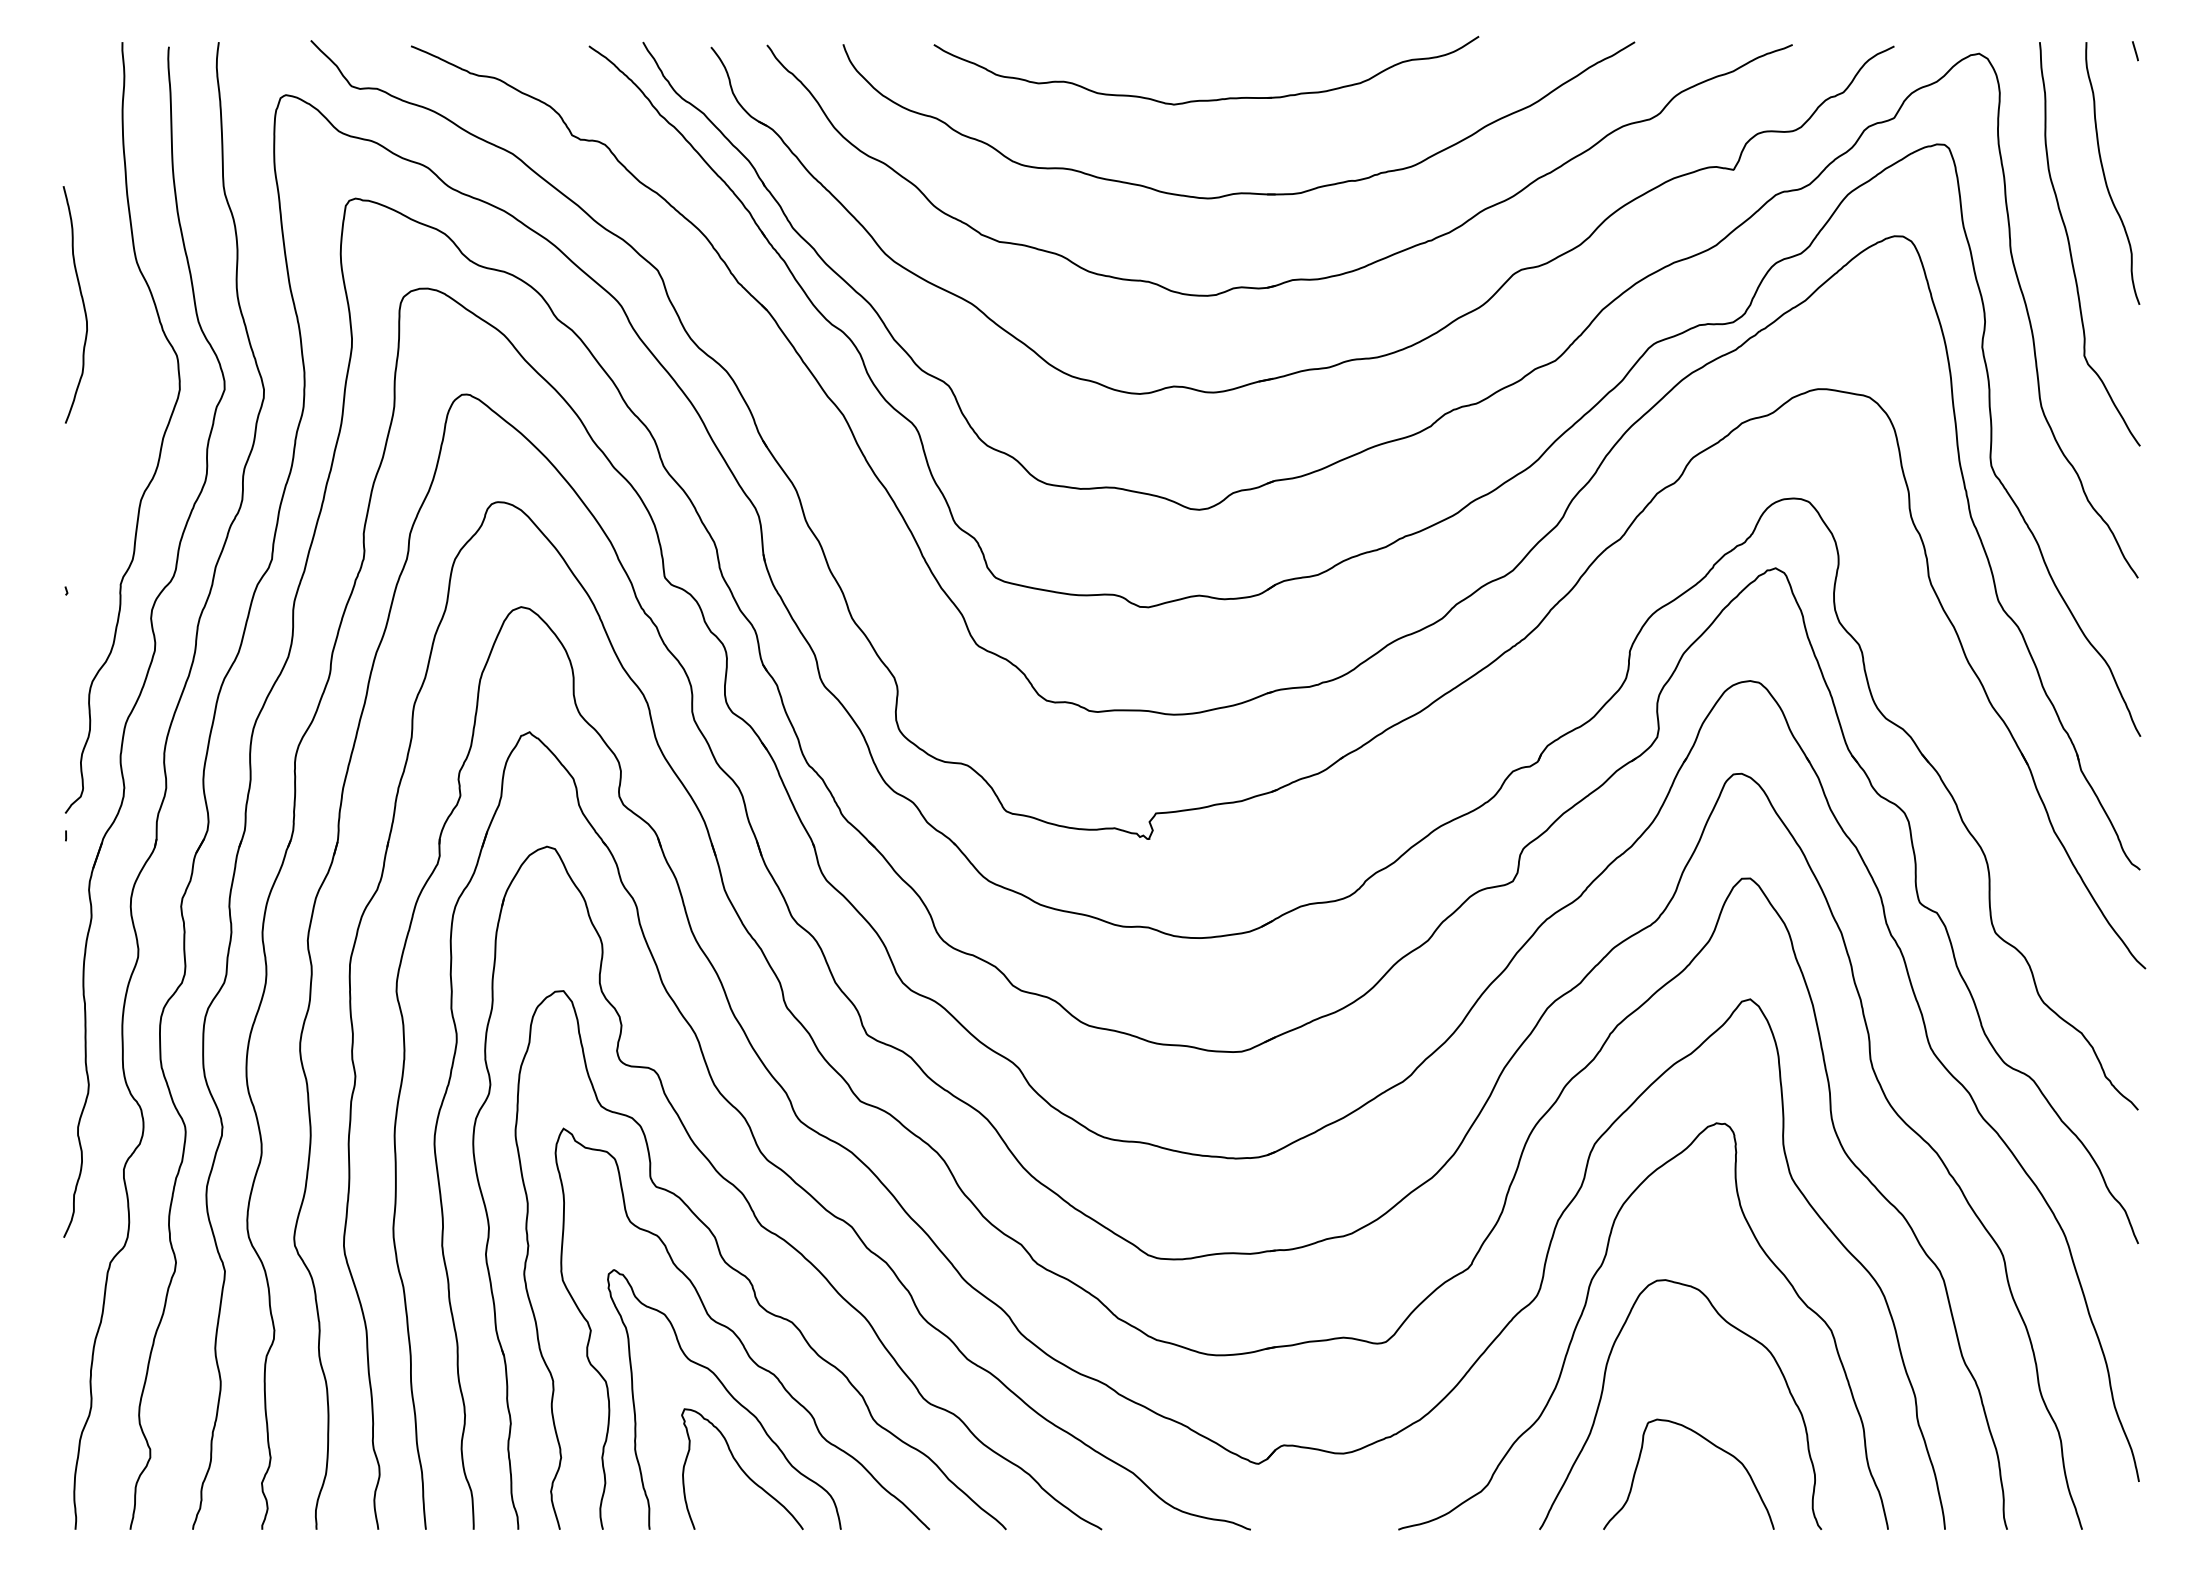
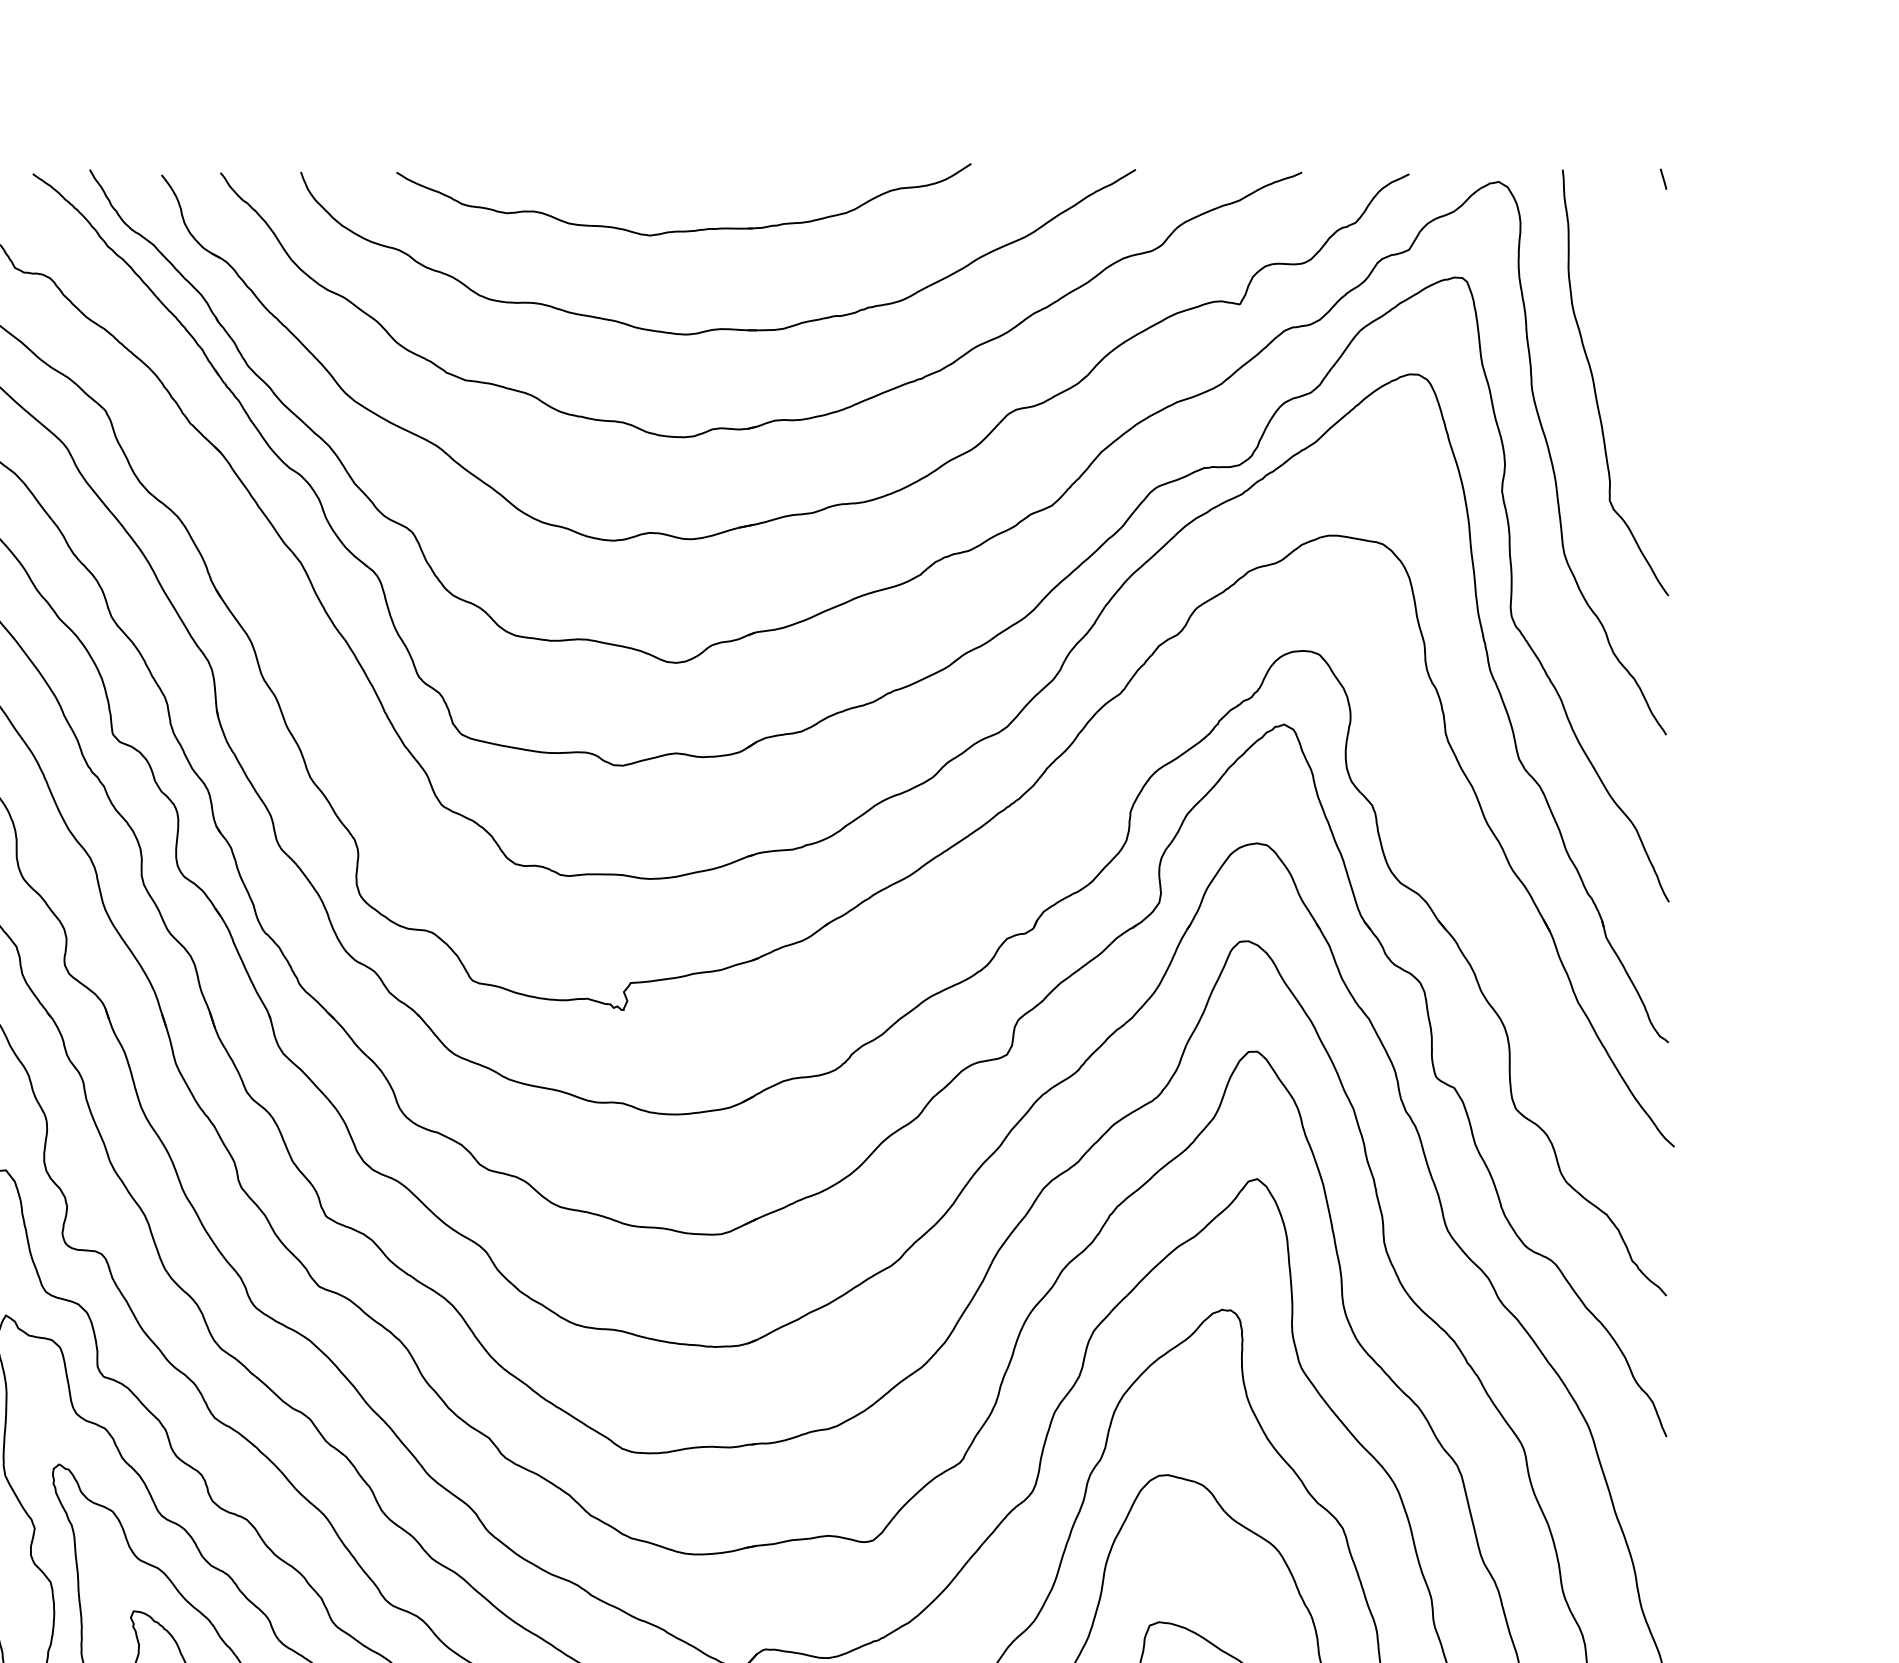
curve: (2105, 175) -> (1631, 310), removed

